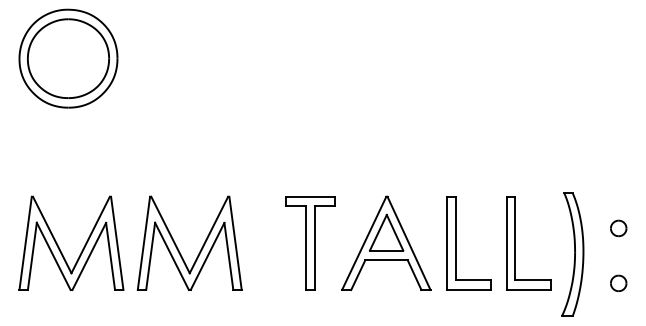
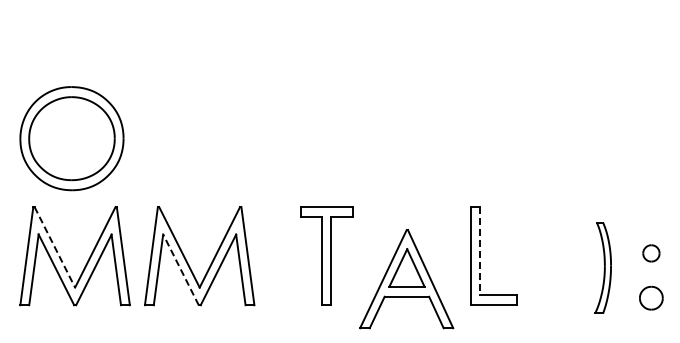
part: (68, 58) -> (71, 138), moved
part: (618, 228) -> (651, 253), moved
line: (52, 235) -> (55, 247), solid -> dashed
line: (455, 238) -> (479, 251), solid -> dashed
part: (516, 242) -> (543, 255), removed
part: (386, 243) -> (406, 279), moved
part: (573, 254) -> (603, 267), size x0.7
line: (171, 256) -> (180, 269), solid -> dashed
part: (618, 283) -> (651, 298), size x1.4

